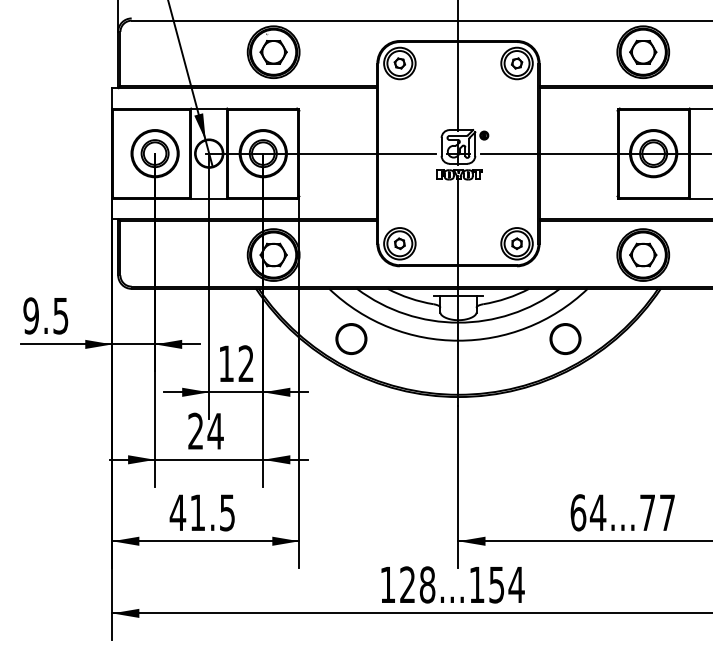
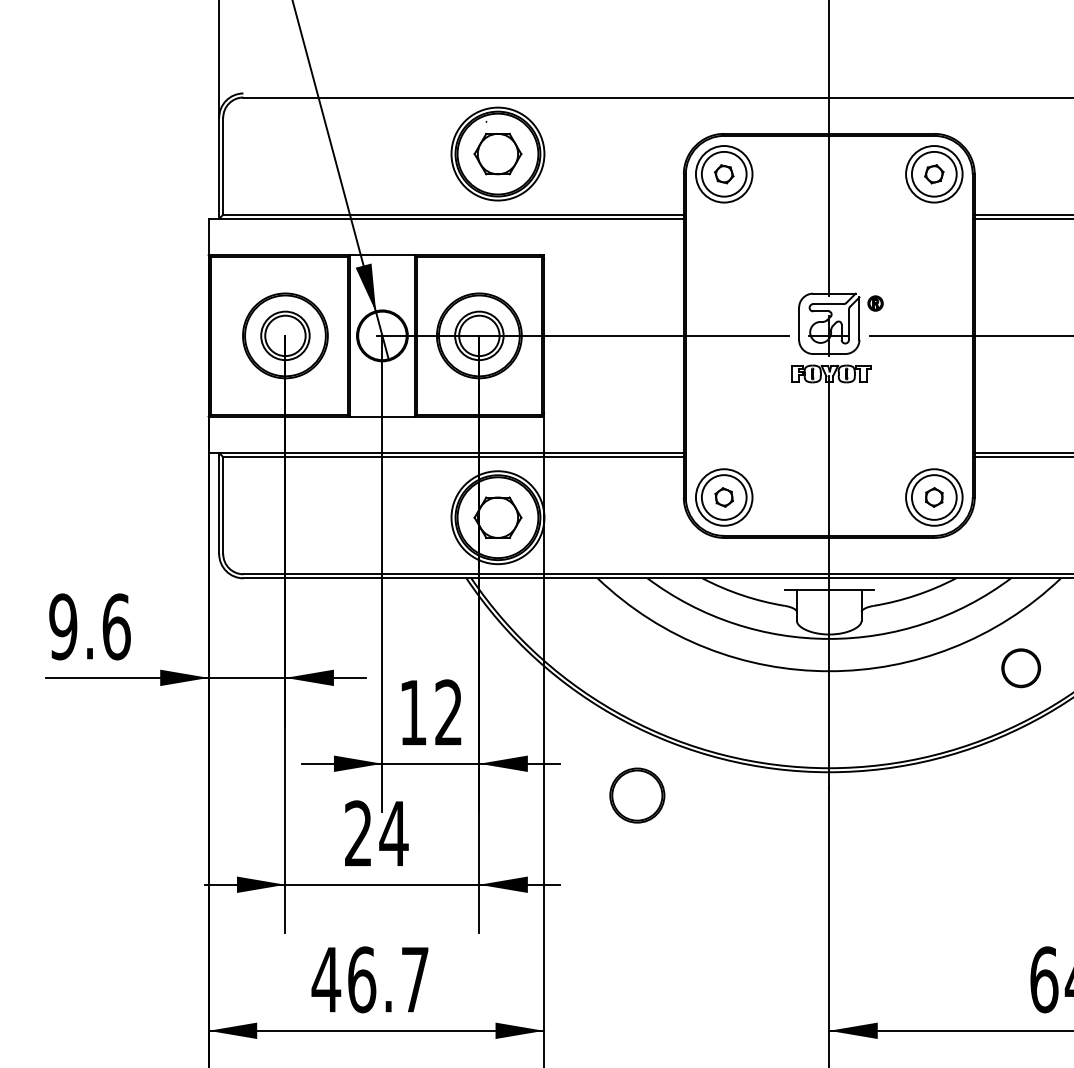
text: (60, 315) -> (115, 626), 9.5 -> 9.6
circle: (351, 338) -> (637, 794), moved
circle: (565, 338) -> (1021, 667), size x0.7
text: (212, 512) -> (388, 979), 41.5 -> 46.7

